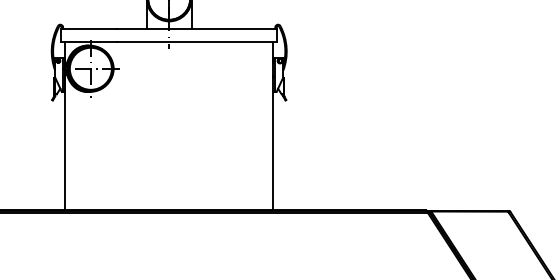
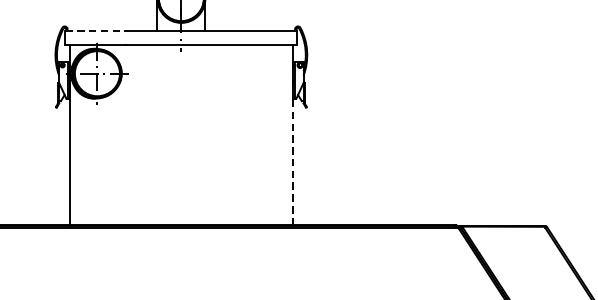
line: (89, 28) -> (95, 30), solid -> dashed
line: (273, 150) -> (293, 161), solid -> dashed

